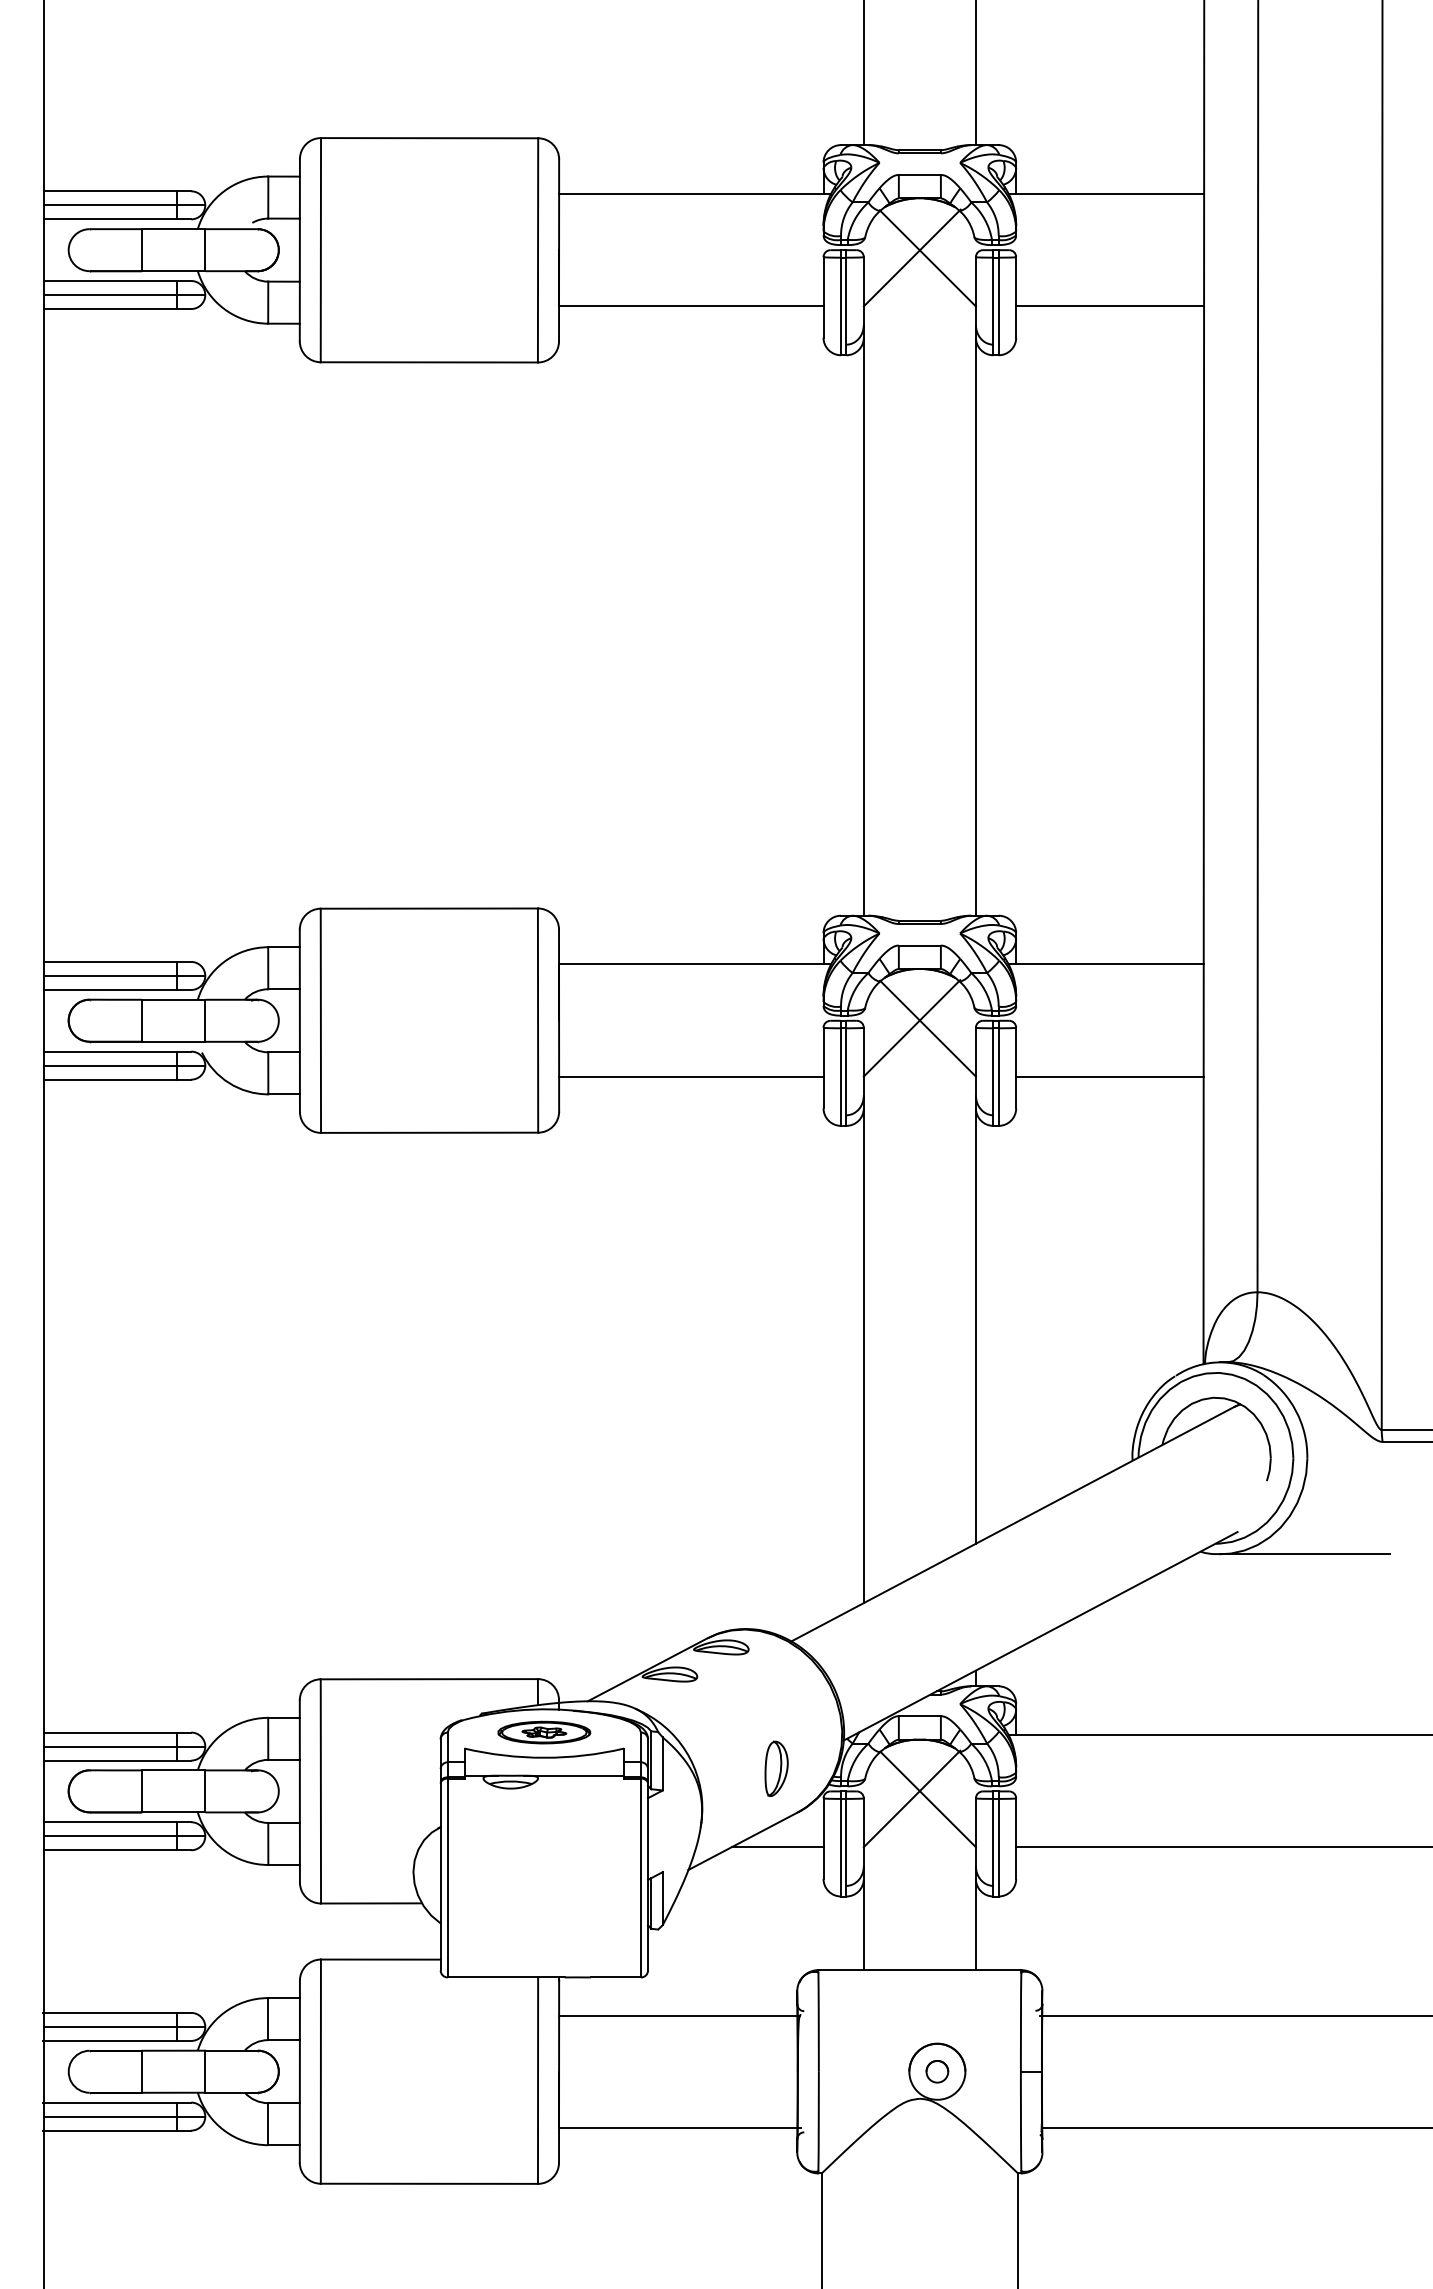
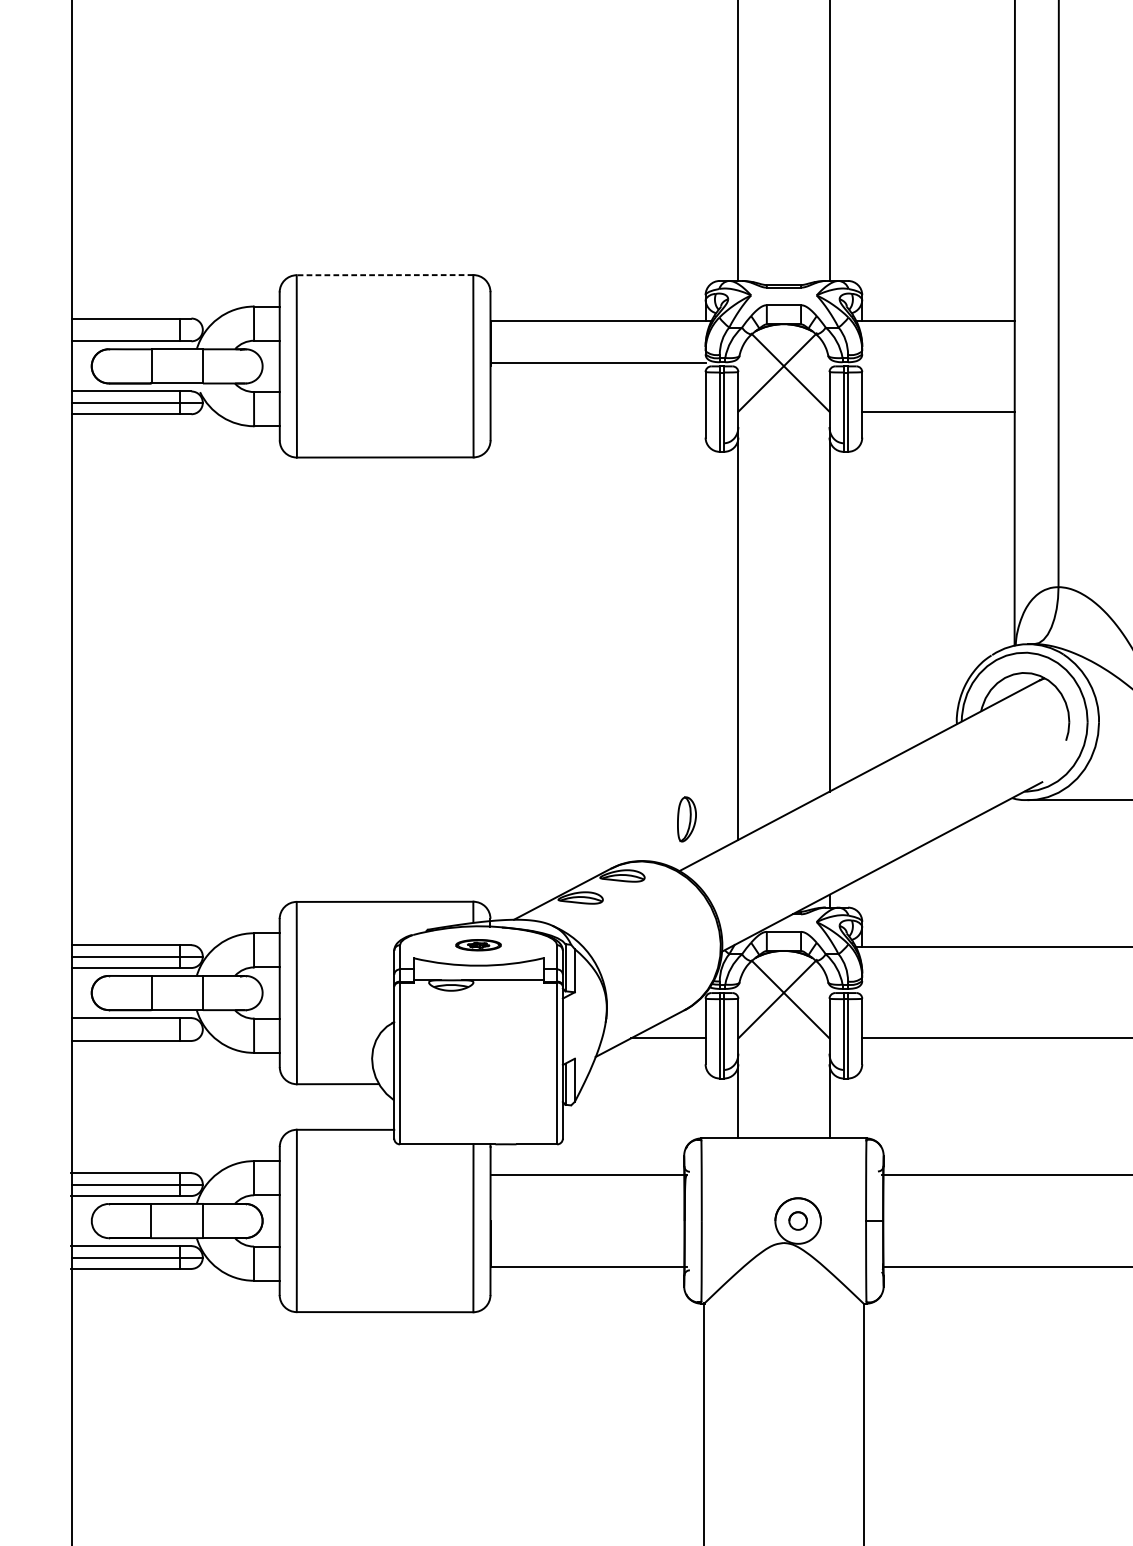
line: (429, 908) -> (385, 275), solid -> dashed
line: (124, 975) -> (137, 329), removed
line: (691, 1076) -> (598, 362), moved
part: (544, 1732) -> (478, 945), size x0.6
part: (776, 1768) -> (686, 819), moved
line: (124, 1836) -> (137, 1029), removed

